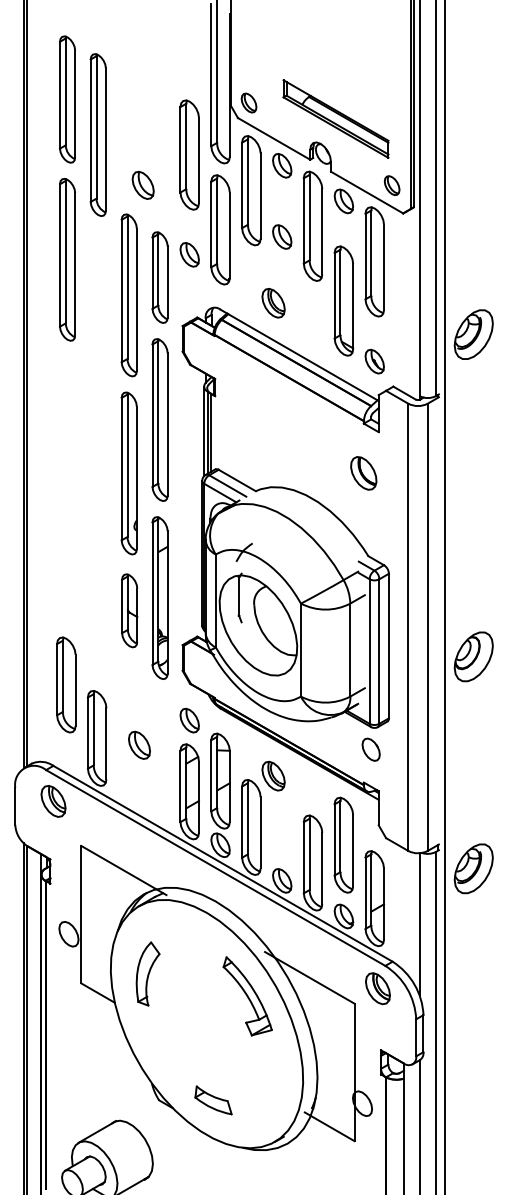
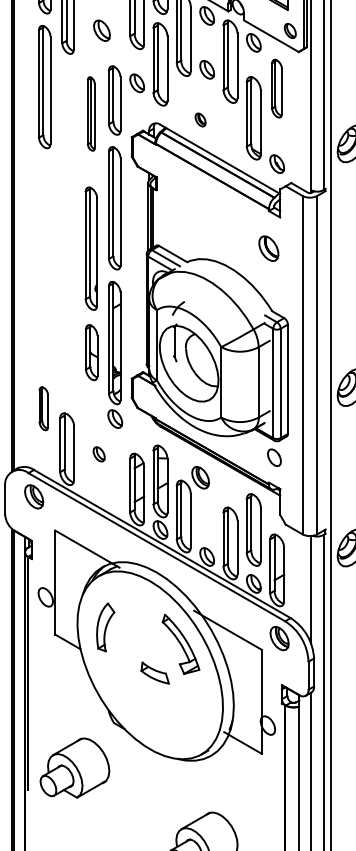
part: (374, 261) -> (276, 88), size x0.7
part: (128, 295) -> (90, 114), size x0.6
part: (273, 303) -> (200, 120), size x0.6
part: (66, 684) -> (43, 408), size x0.6
part: (189, 720) -> (115, 419), moved
part: (139, 744) -> (99, 453), size x0.7
part: (213, 1100) -> (155, 673), moved

